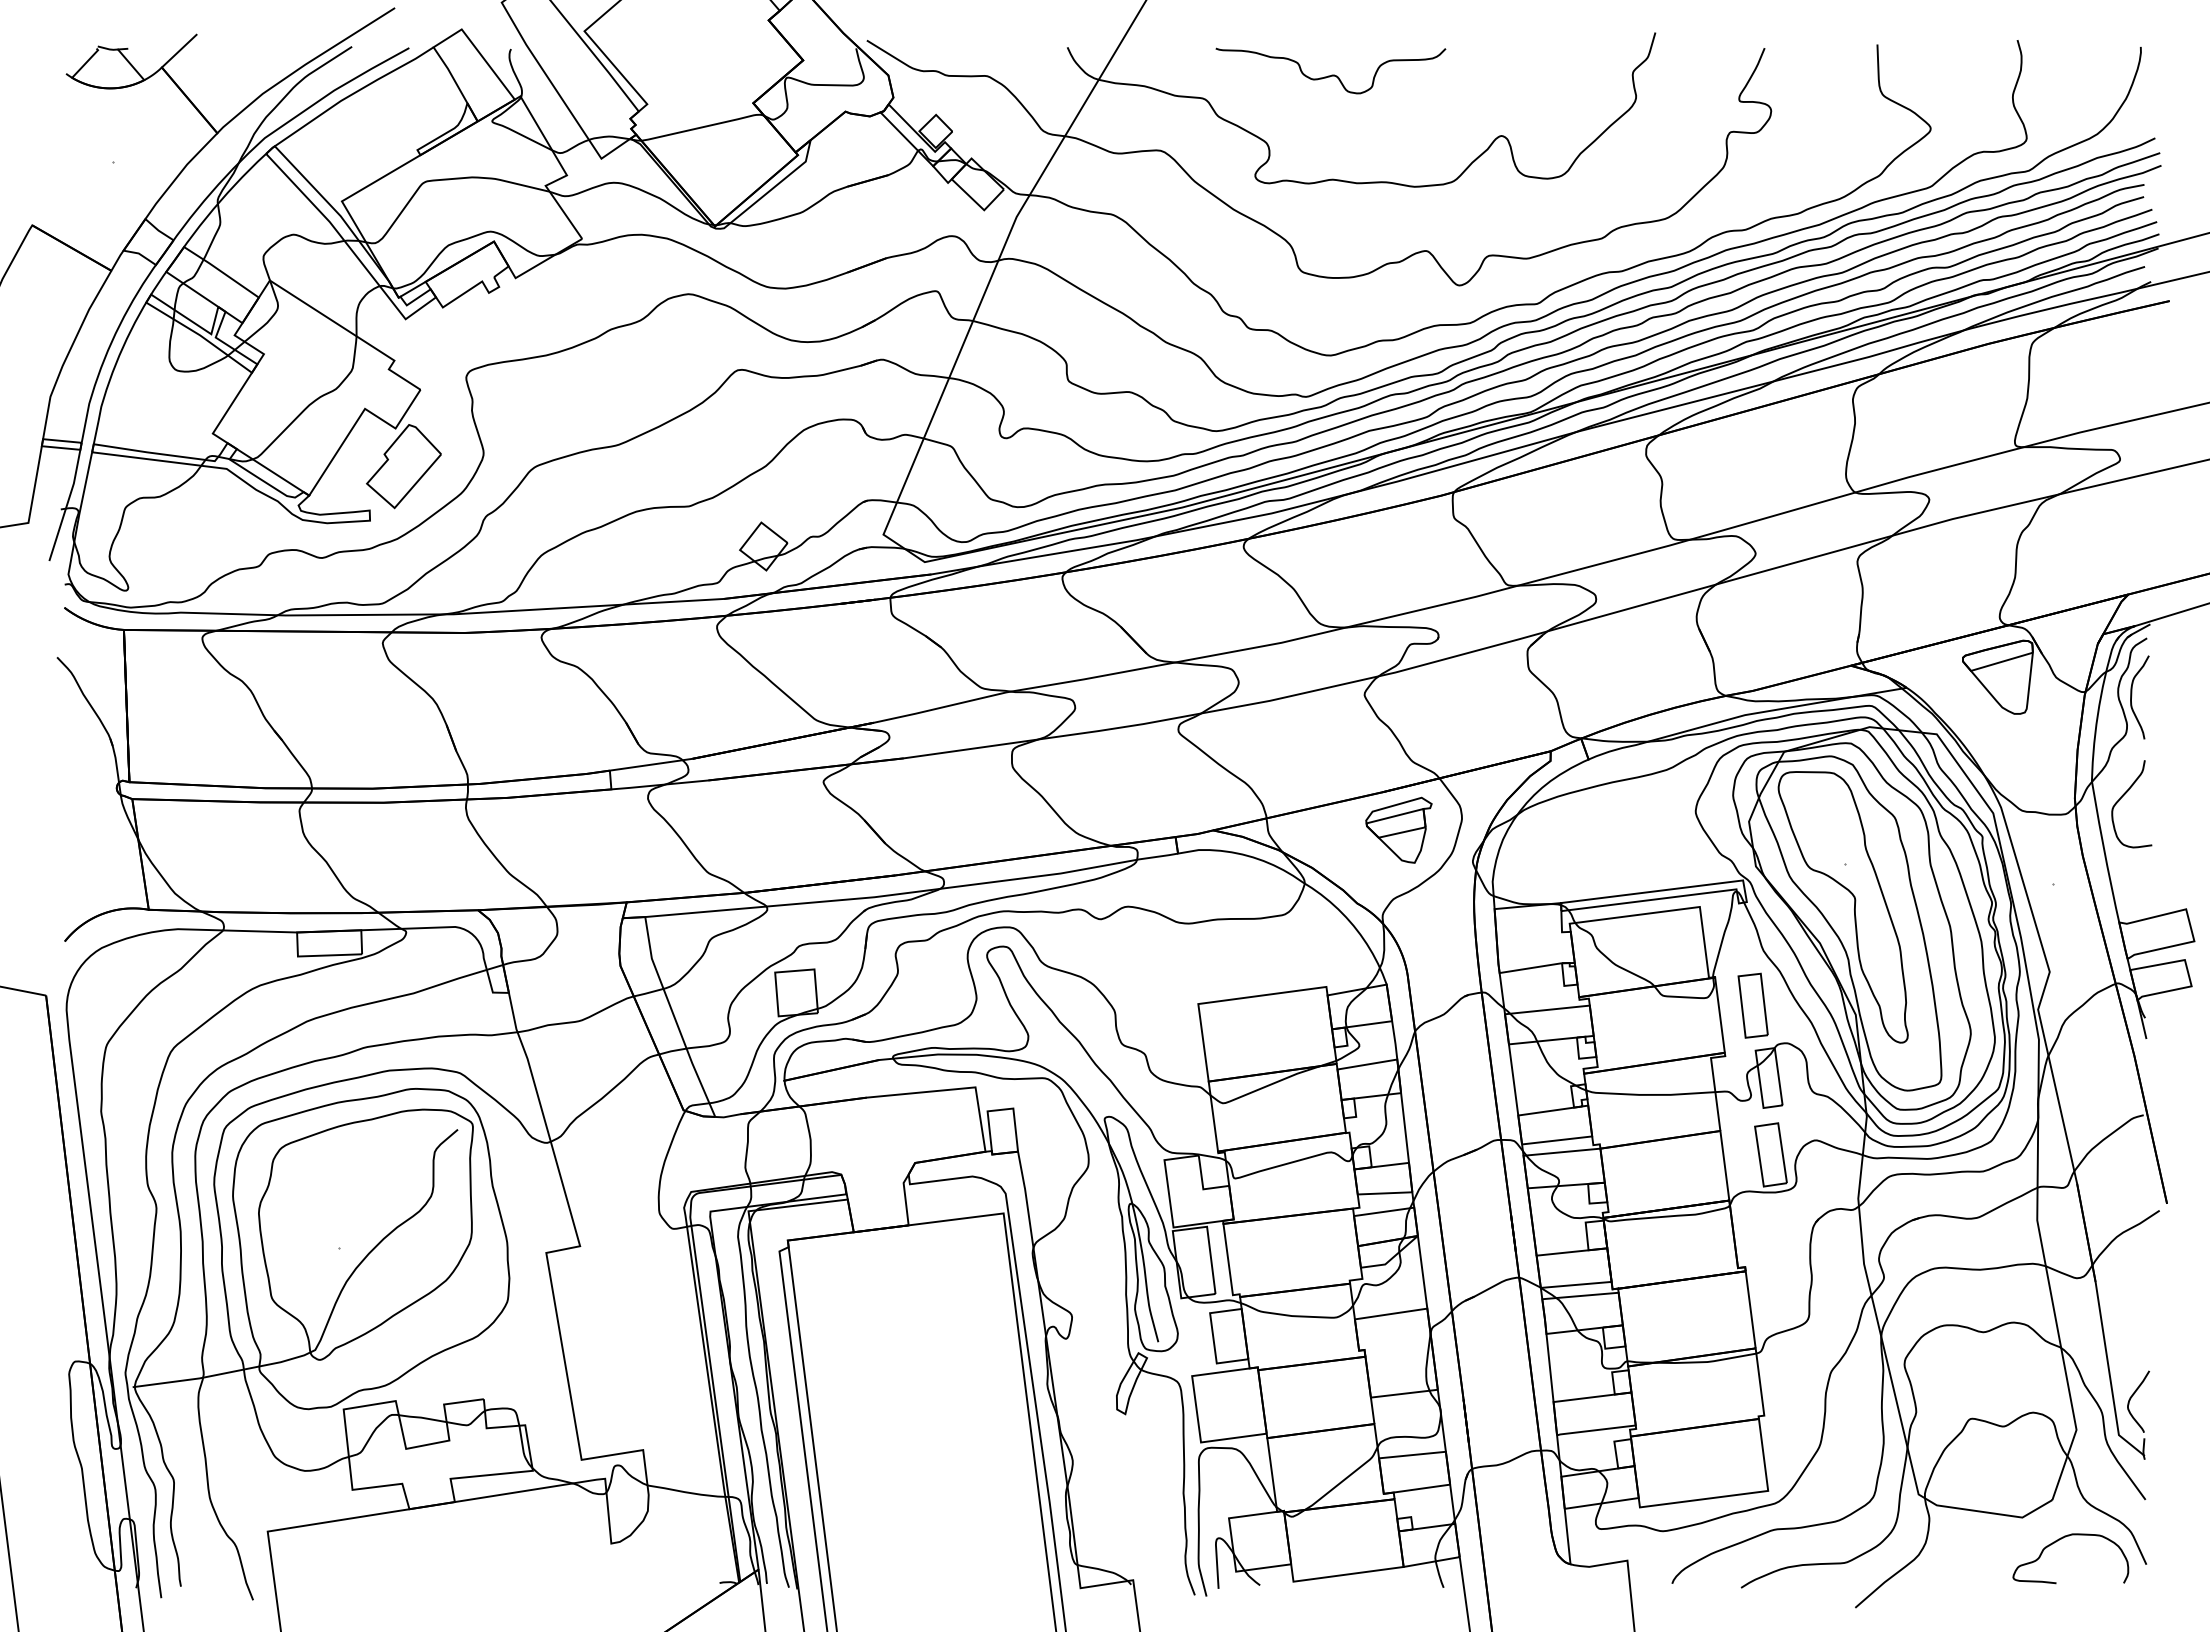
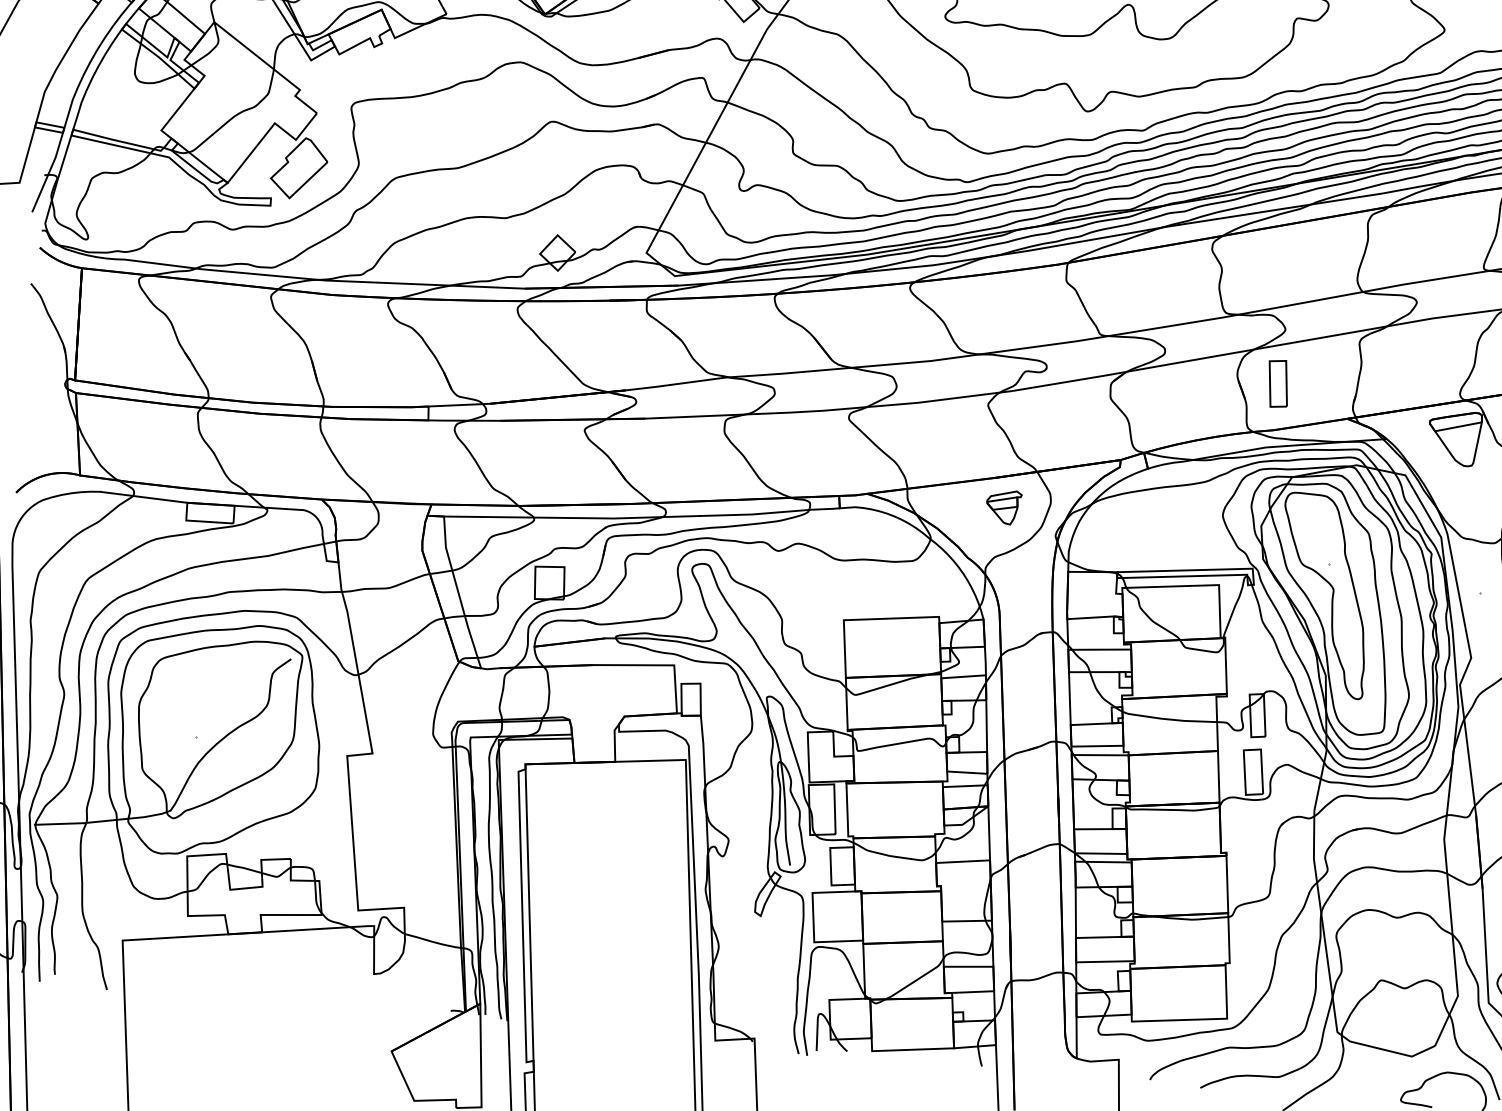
part: (1398, 829) -> (1003, 506), size x0.7
part: (1752, 1005) -> (1277, 383), moved

